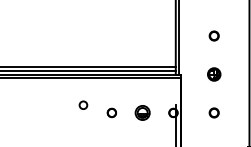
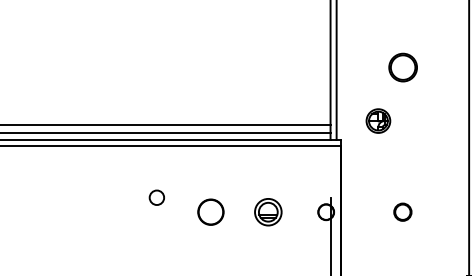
part: (213, 35) -> (401, 66), size x1.6
part: (214, 74) -> (378, 121), moved
part: (111, 112) -> (209, 211), size x1.6

